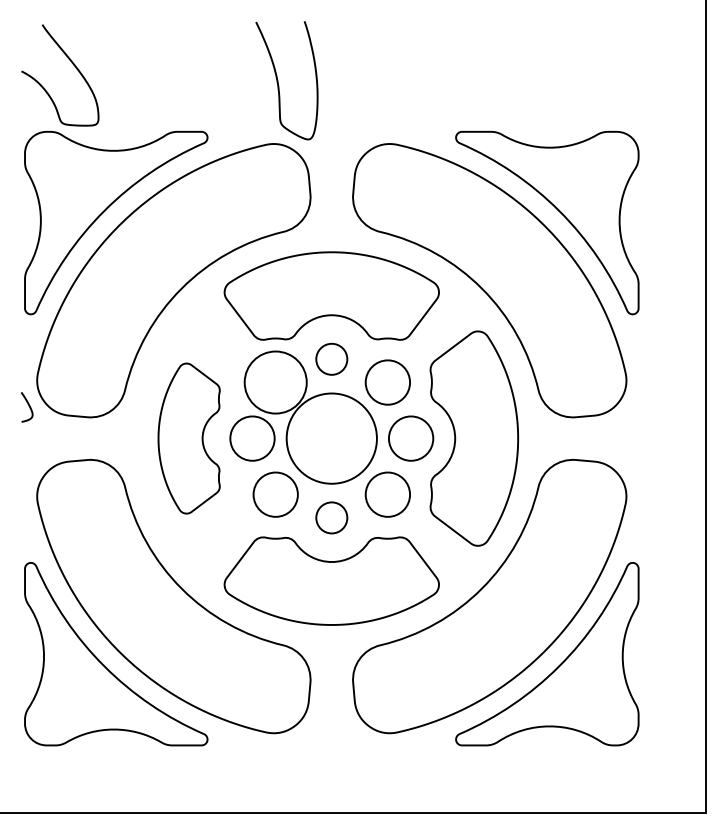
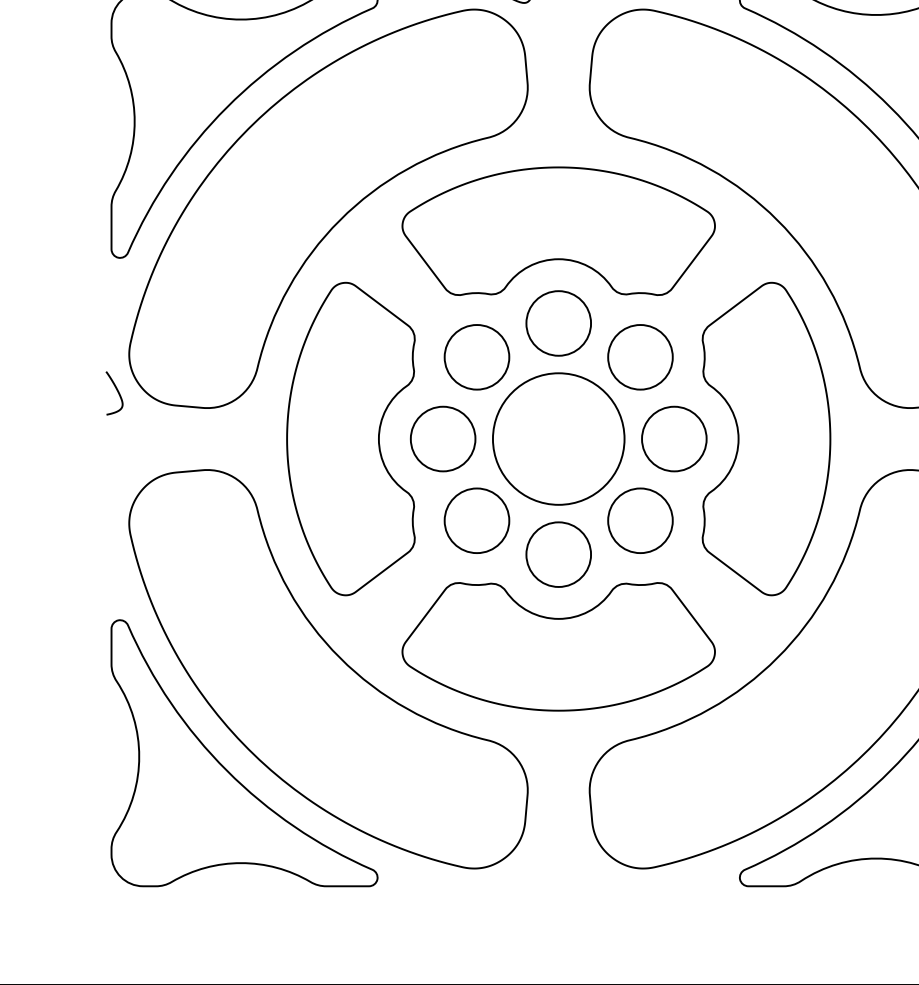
circle: (331, 359) -> (558, 323), size x1.43
circle: (275, 382) -> (476, 357), size x0.71
part: (188, 438) -> (349, 438), size x1.43
circle: (331, 517) -> (558, 554), size x1.43

